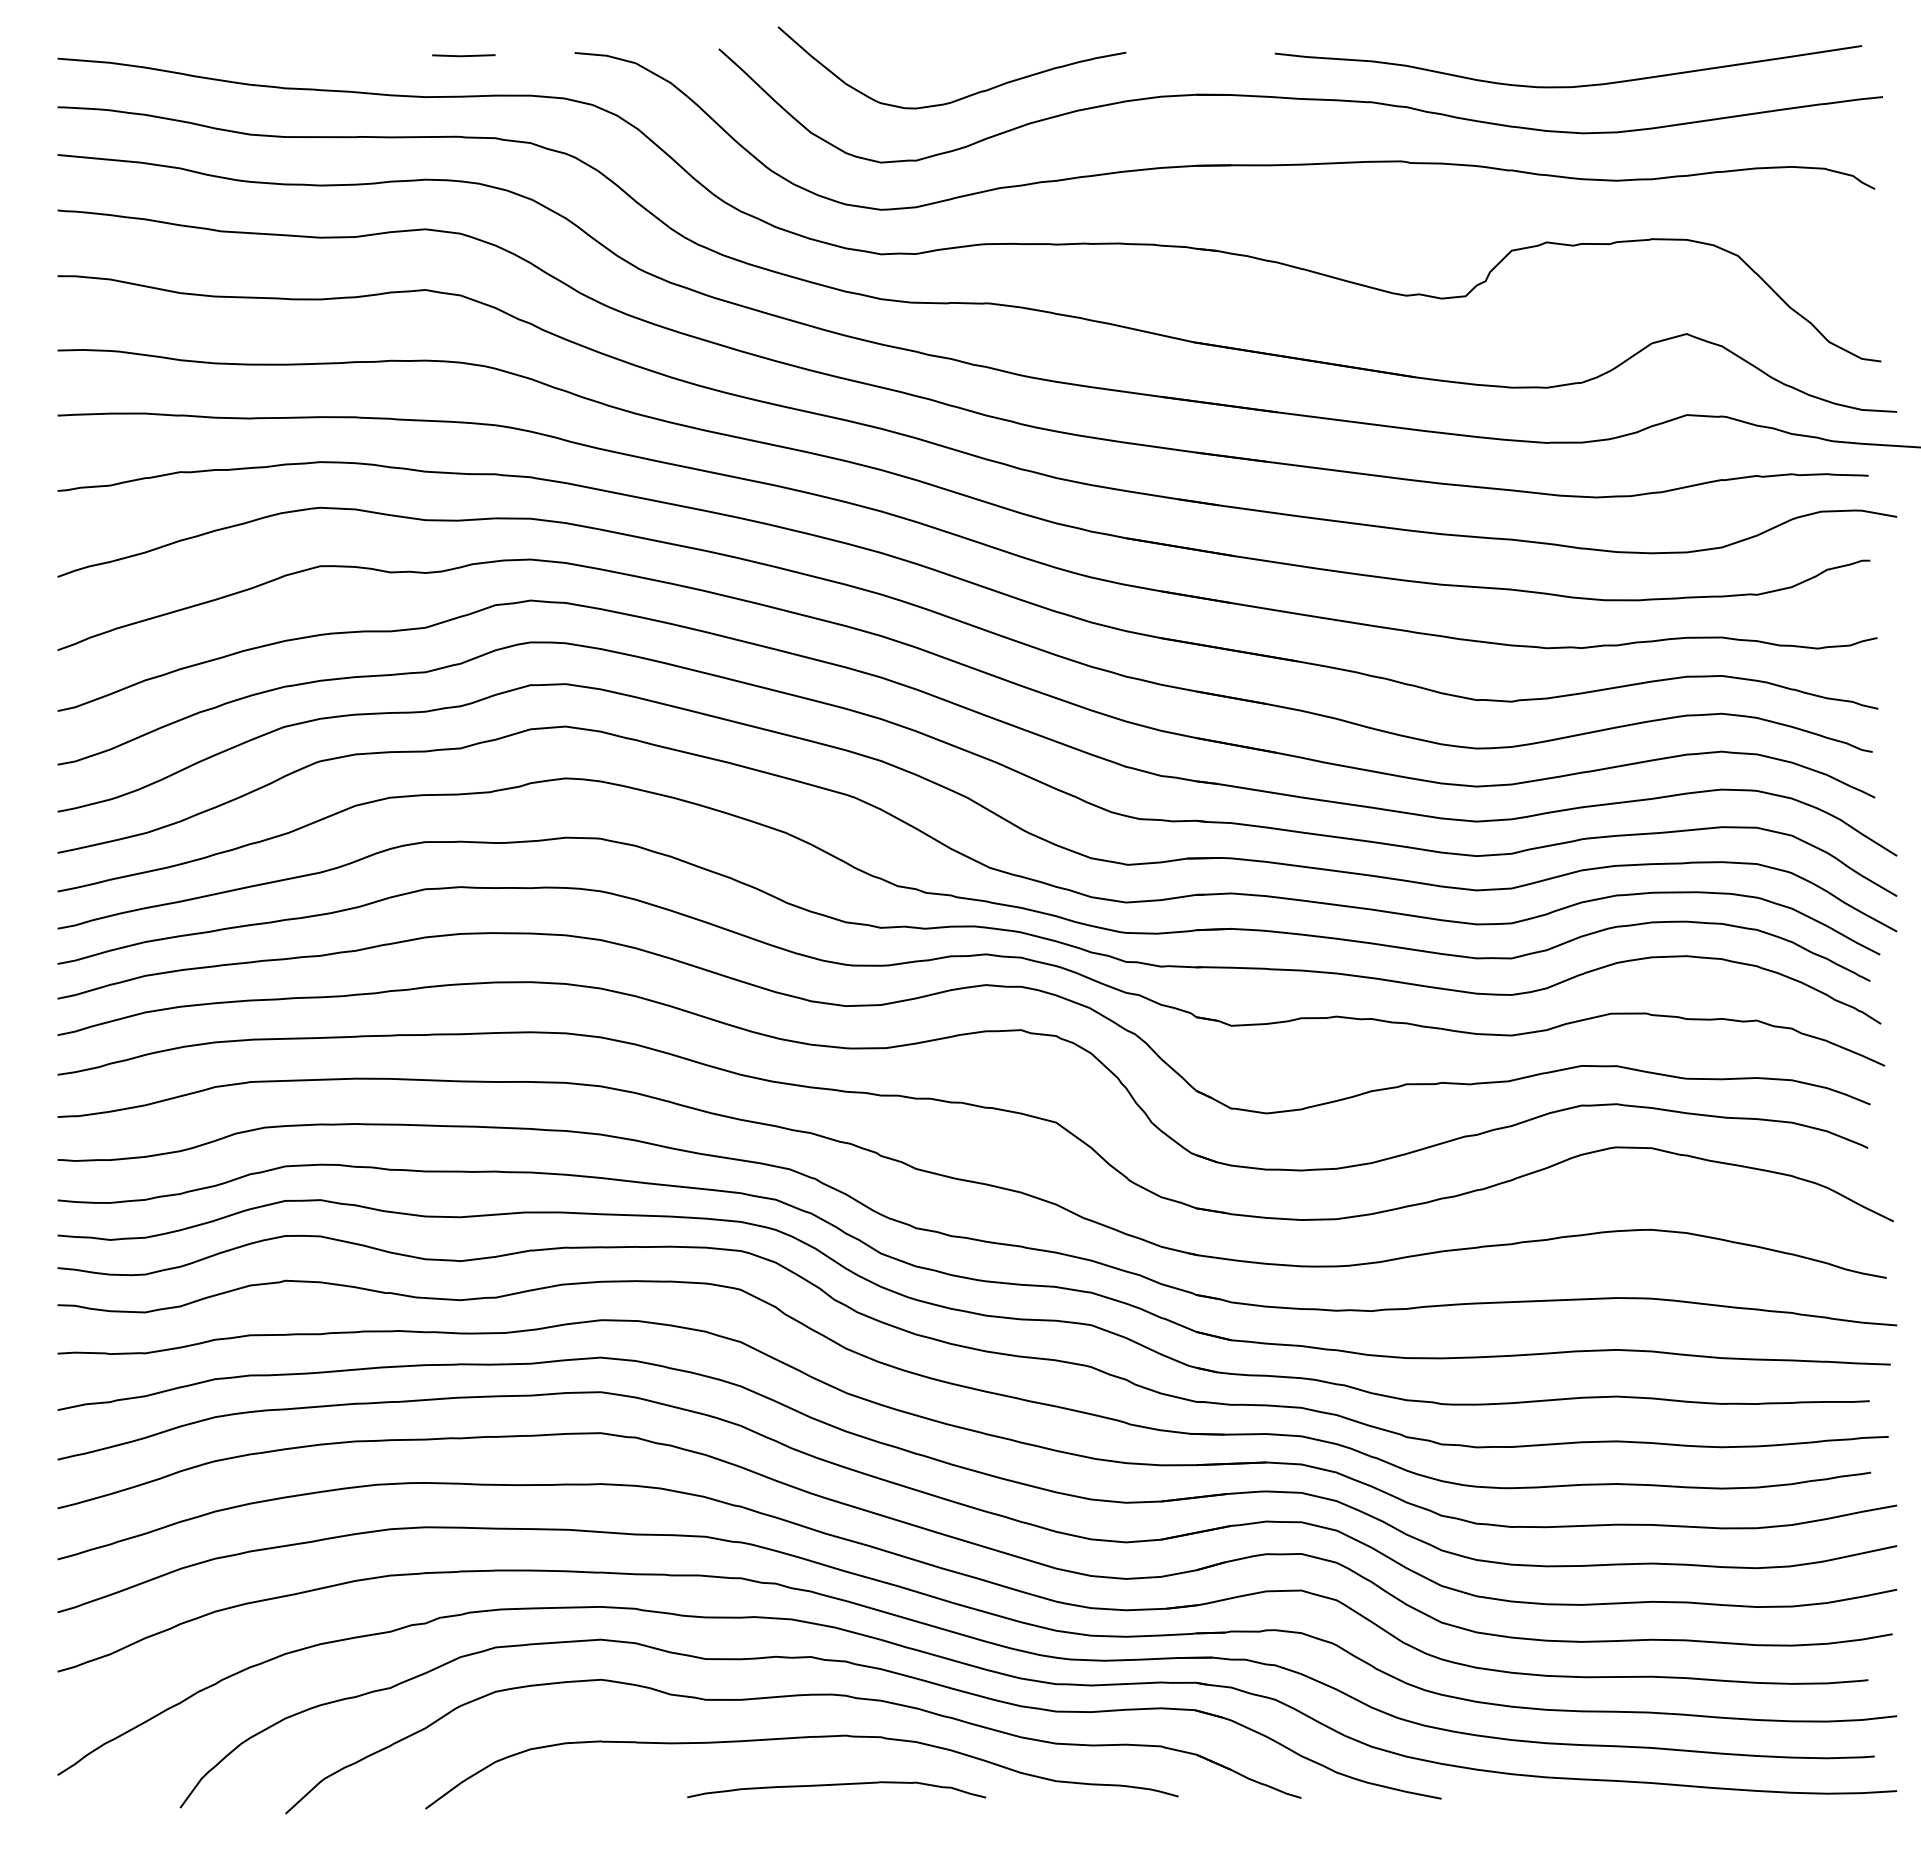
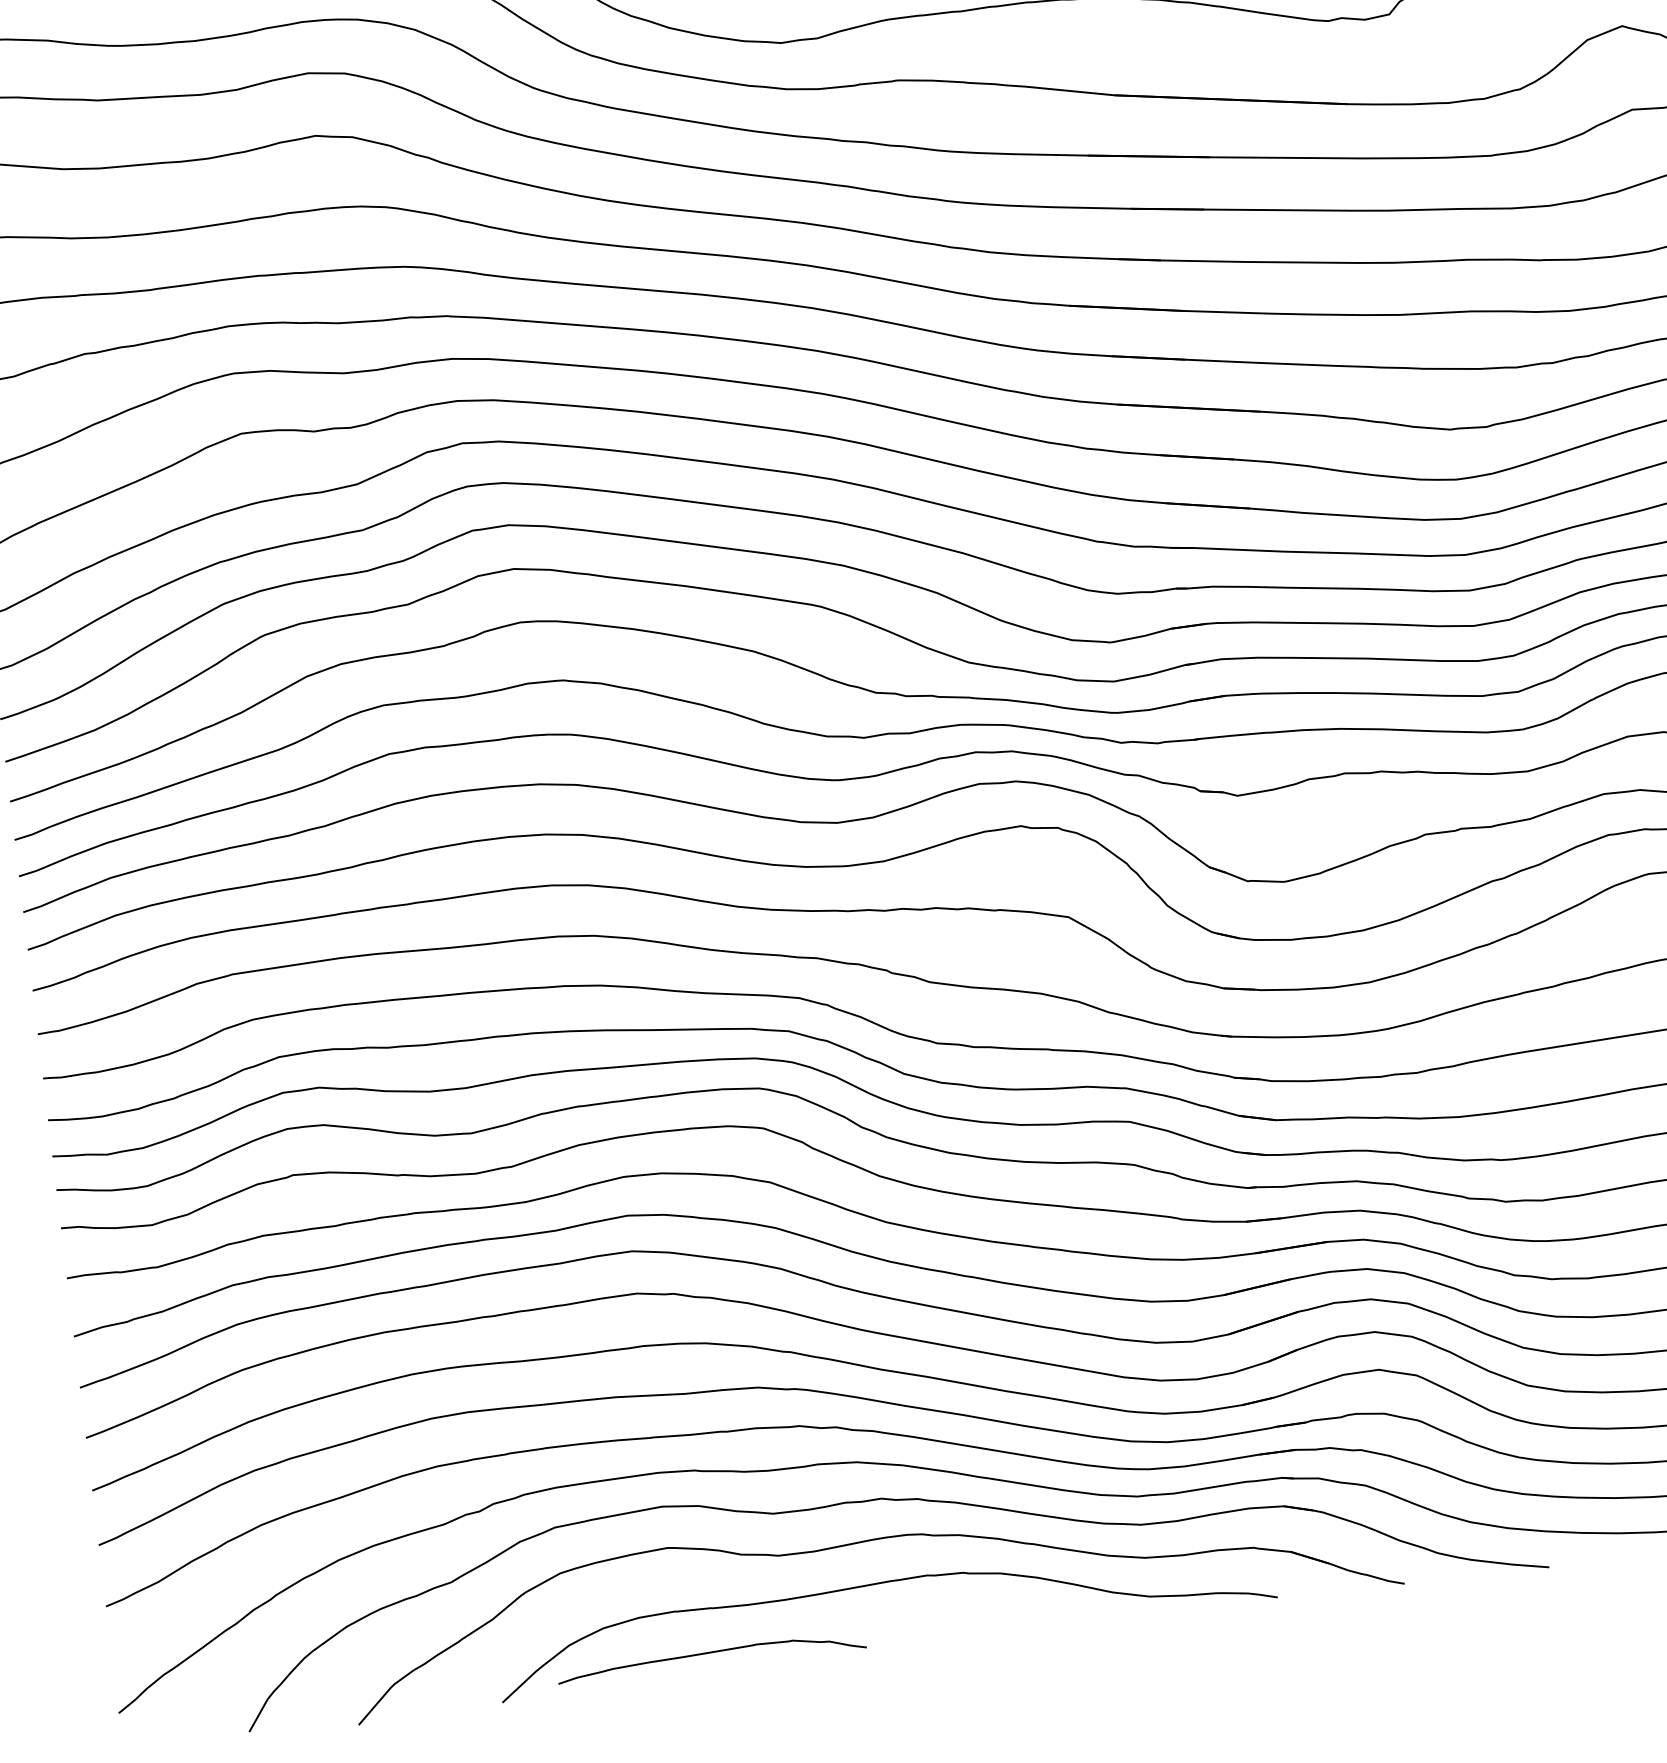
curve: (836, 1785) -> (711, 1653), moved

